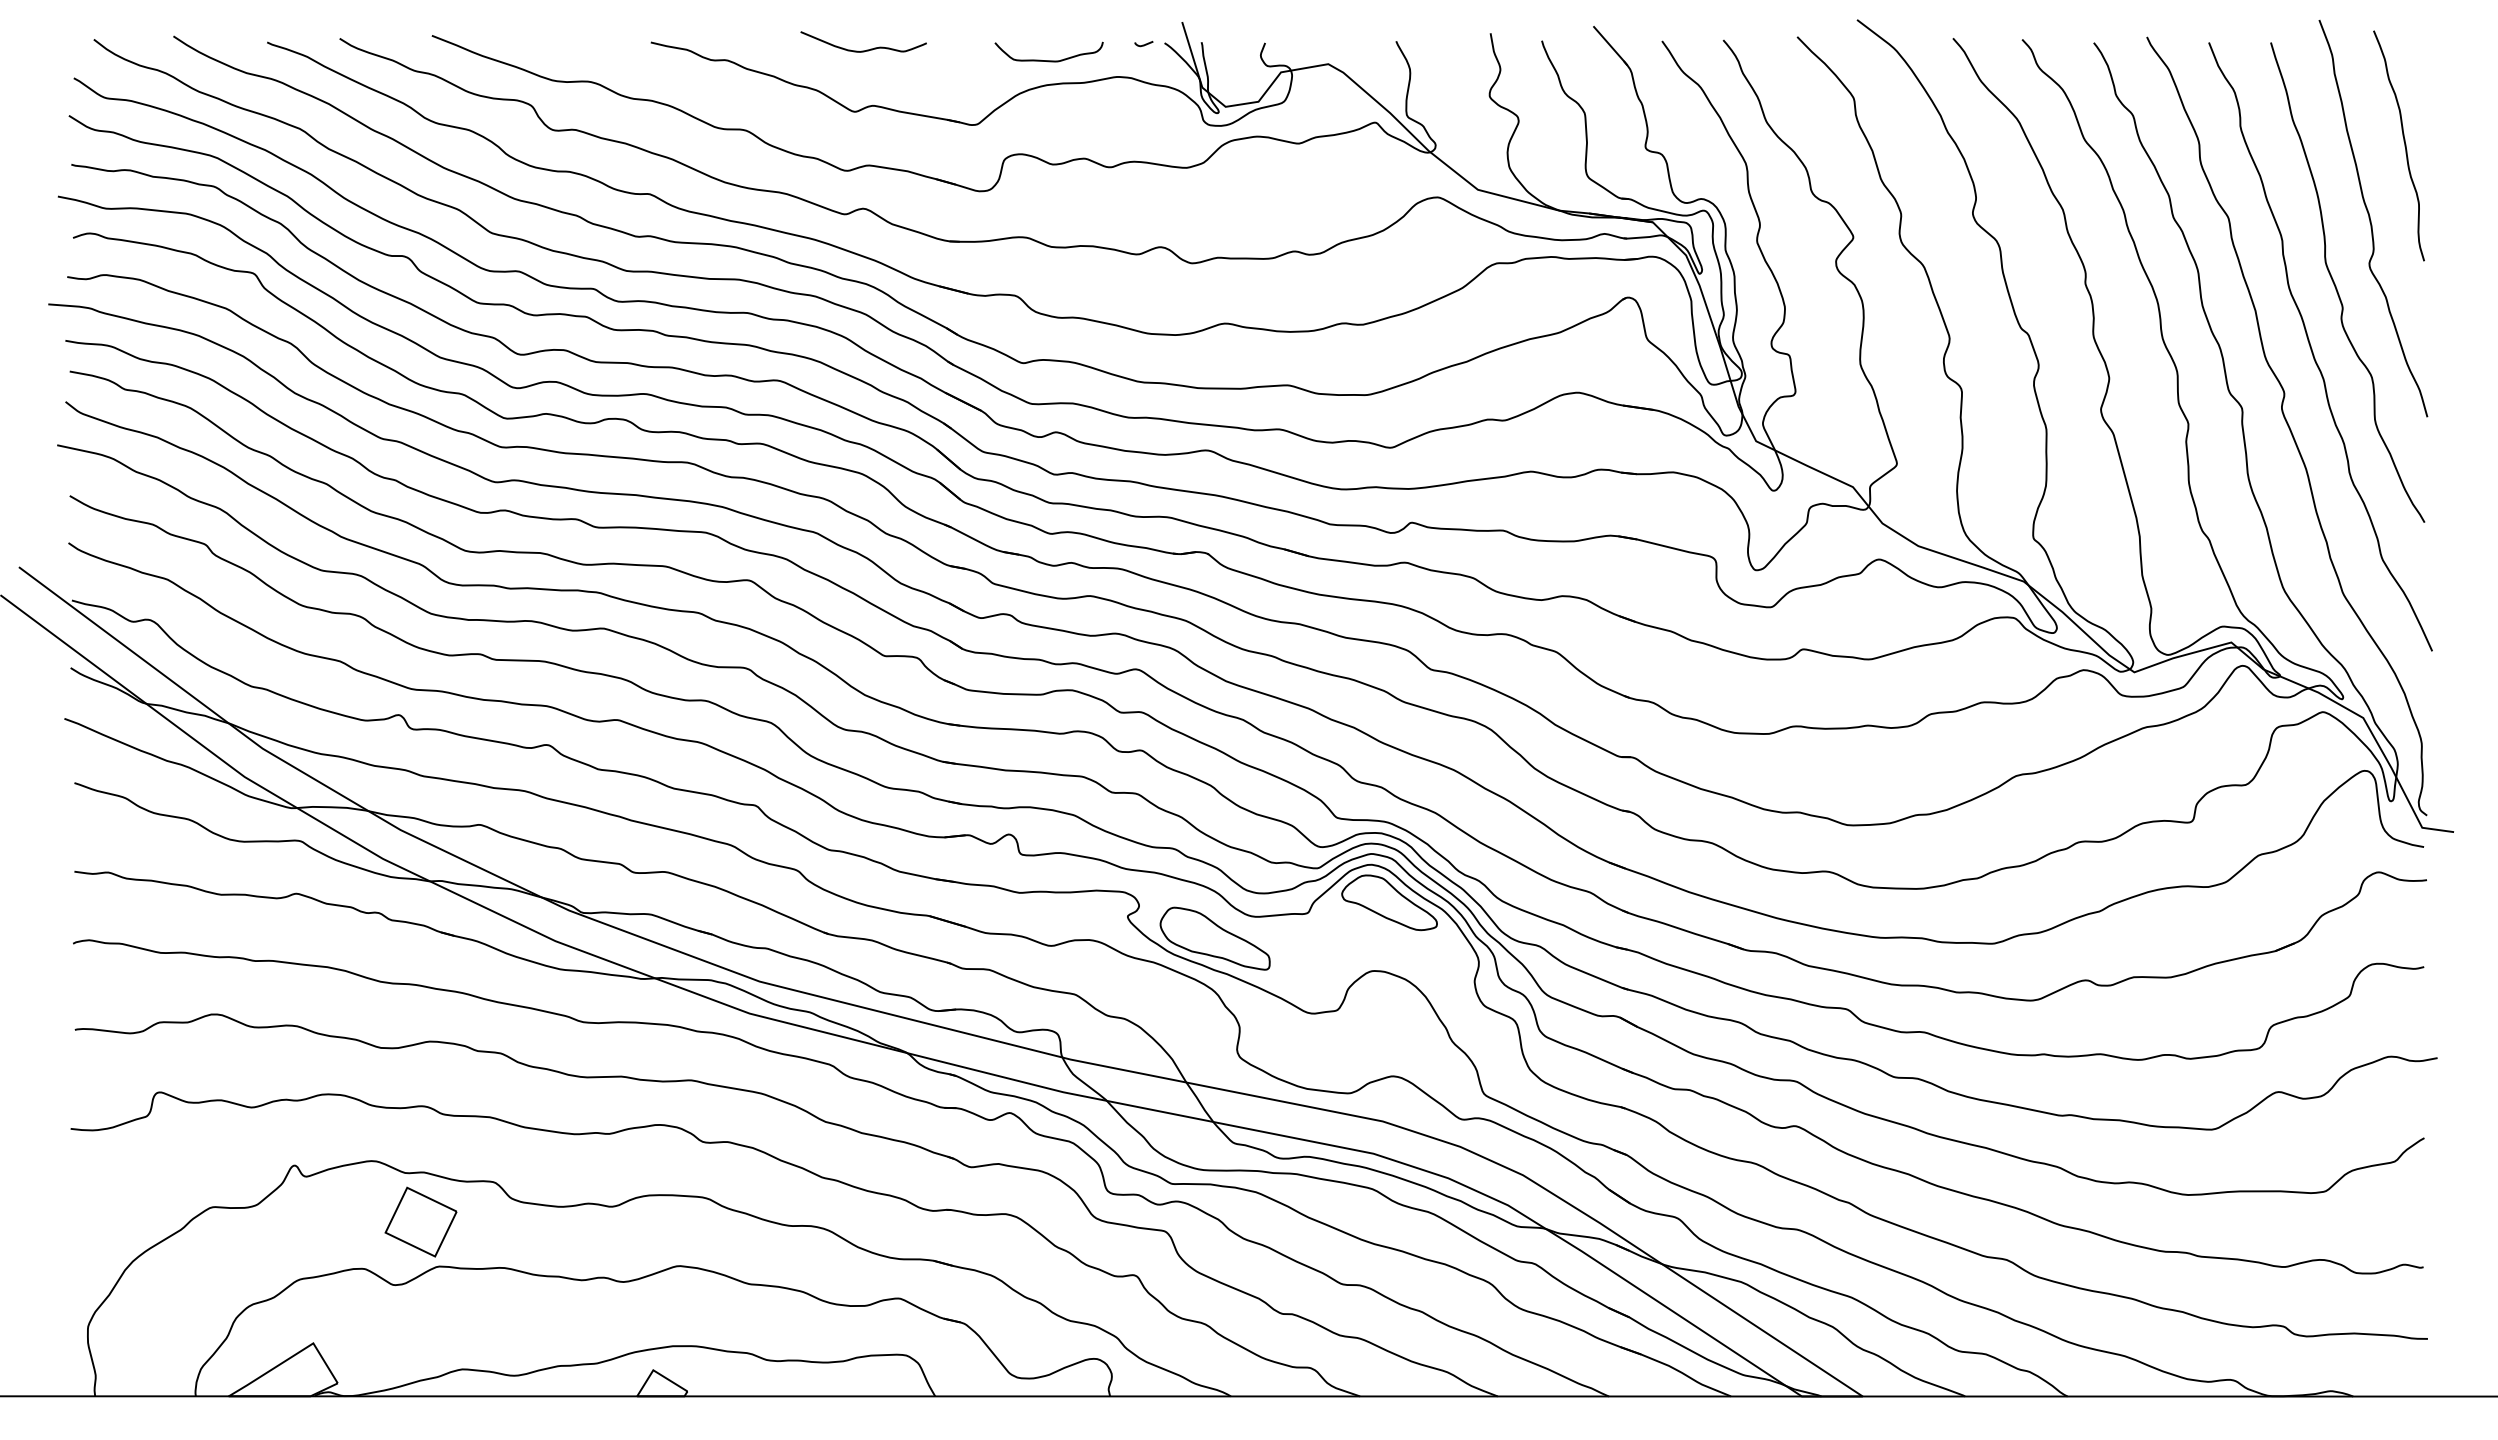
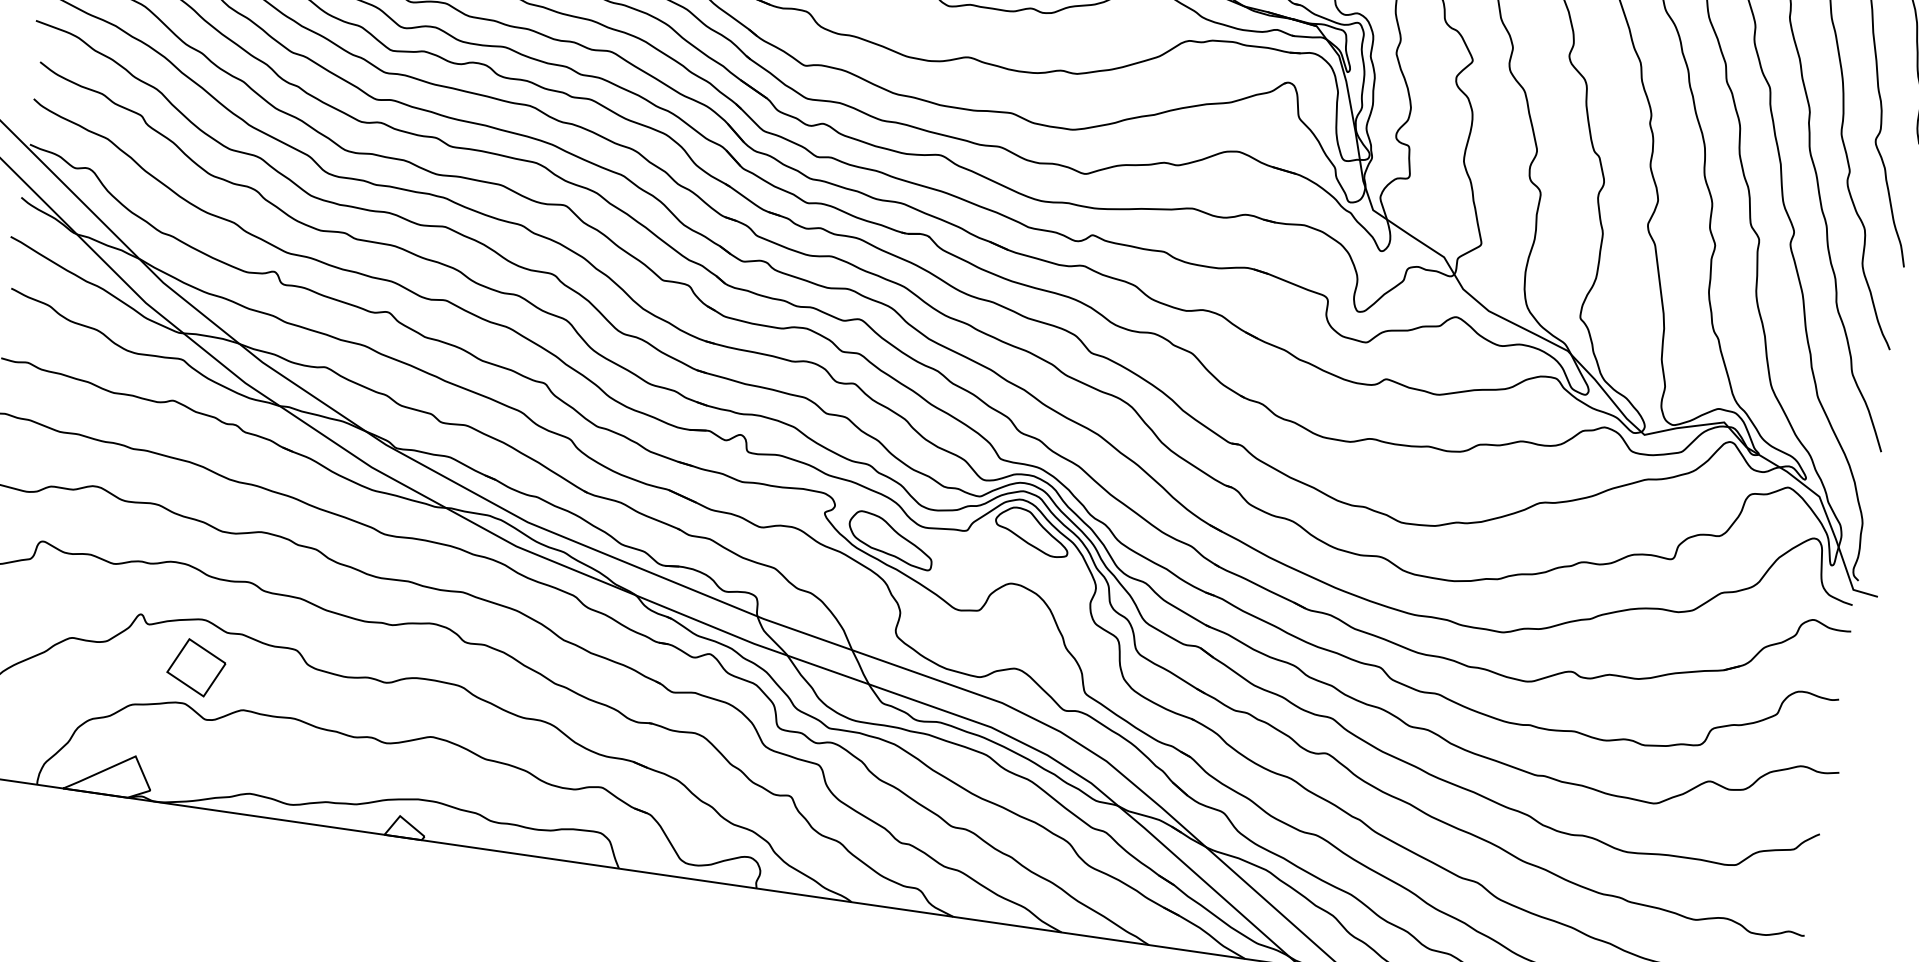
part: (420, 1221) -> (196, 667), moved

